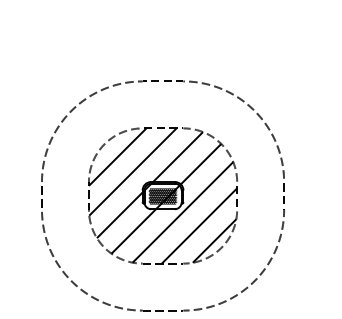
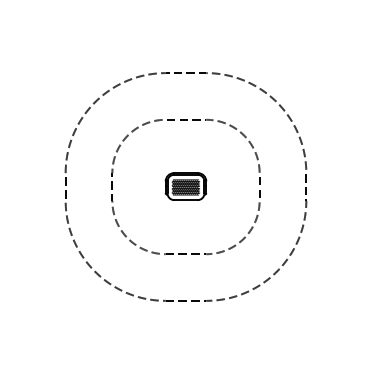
hatch: (162, 195) -> (185, 186), removed

